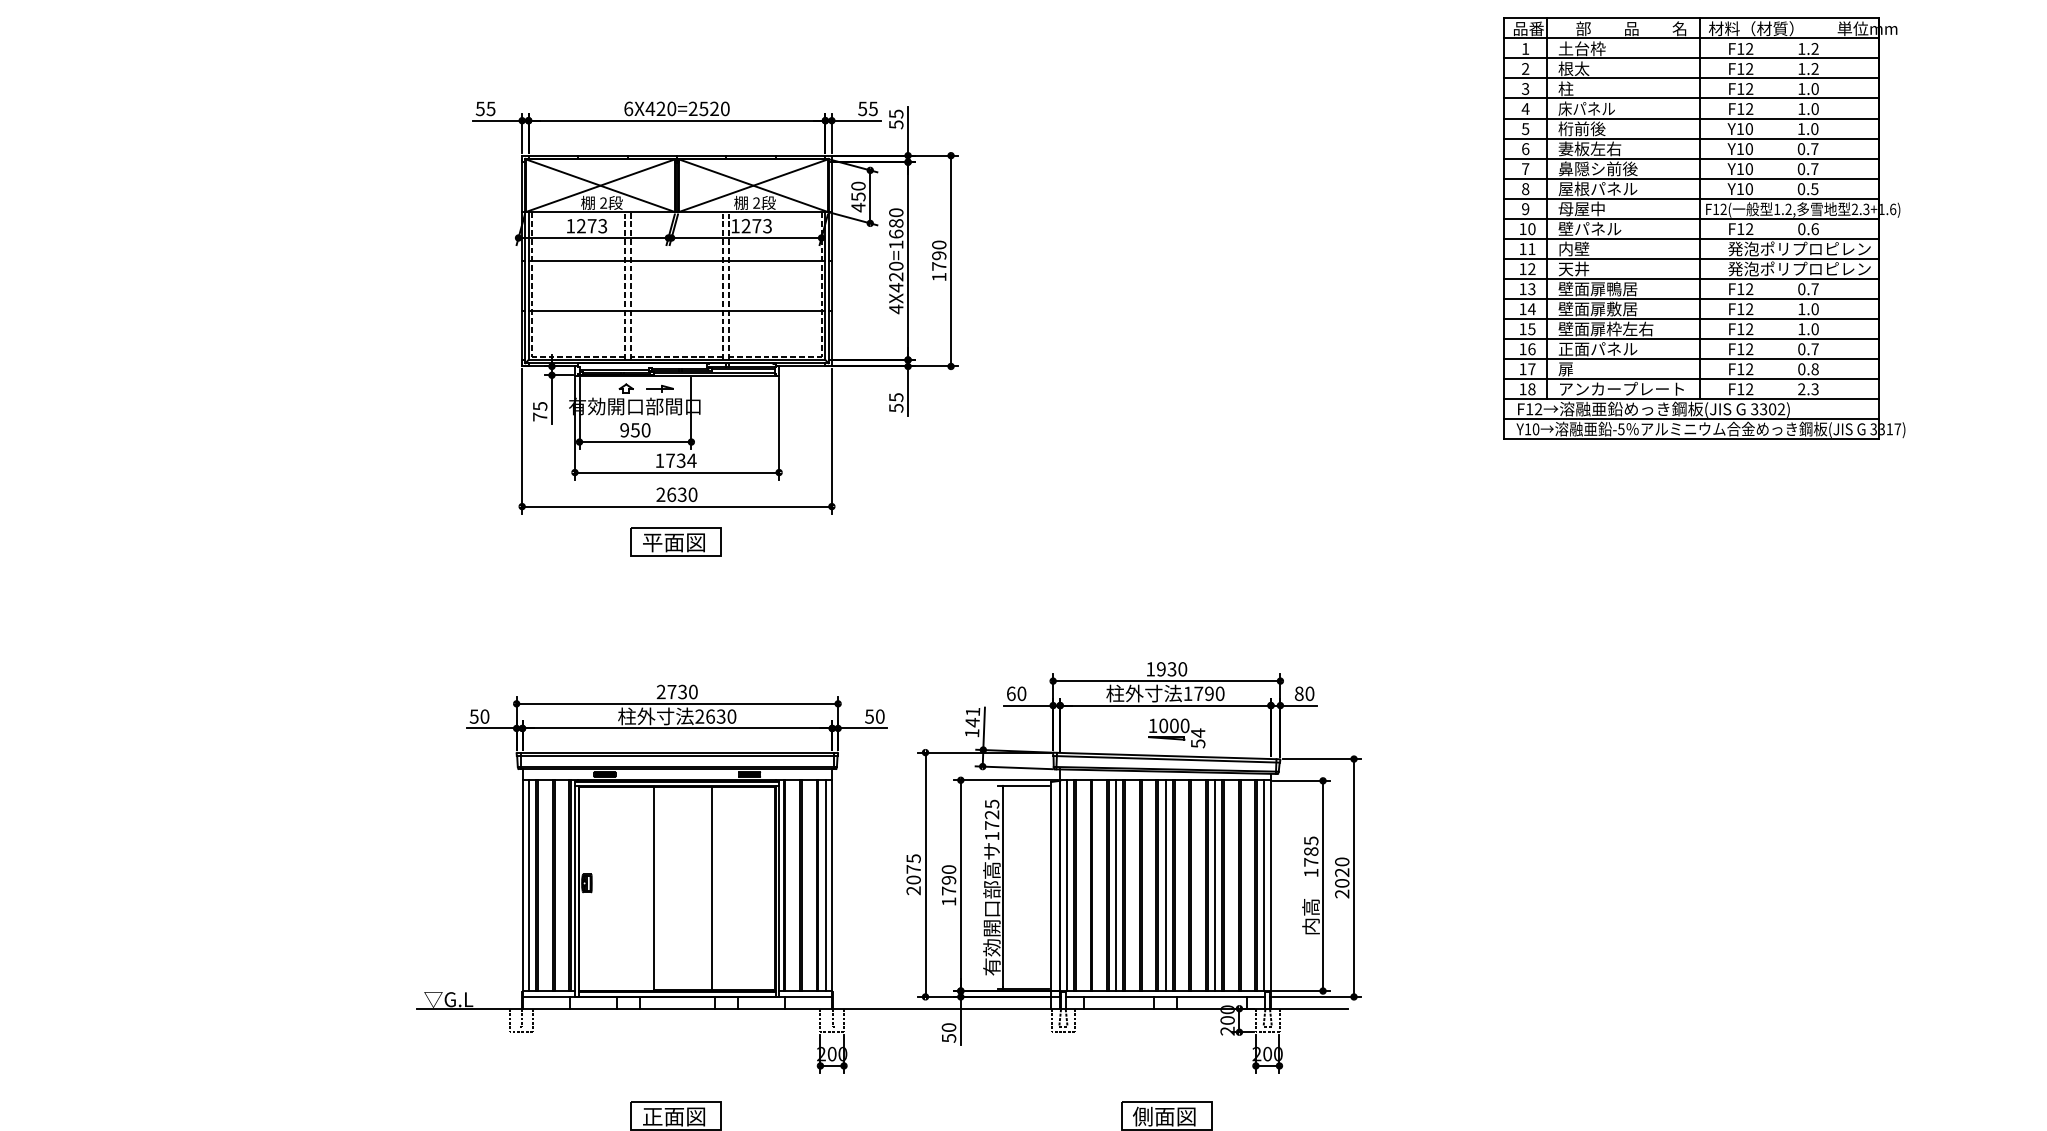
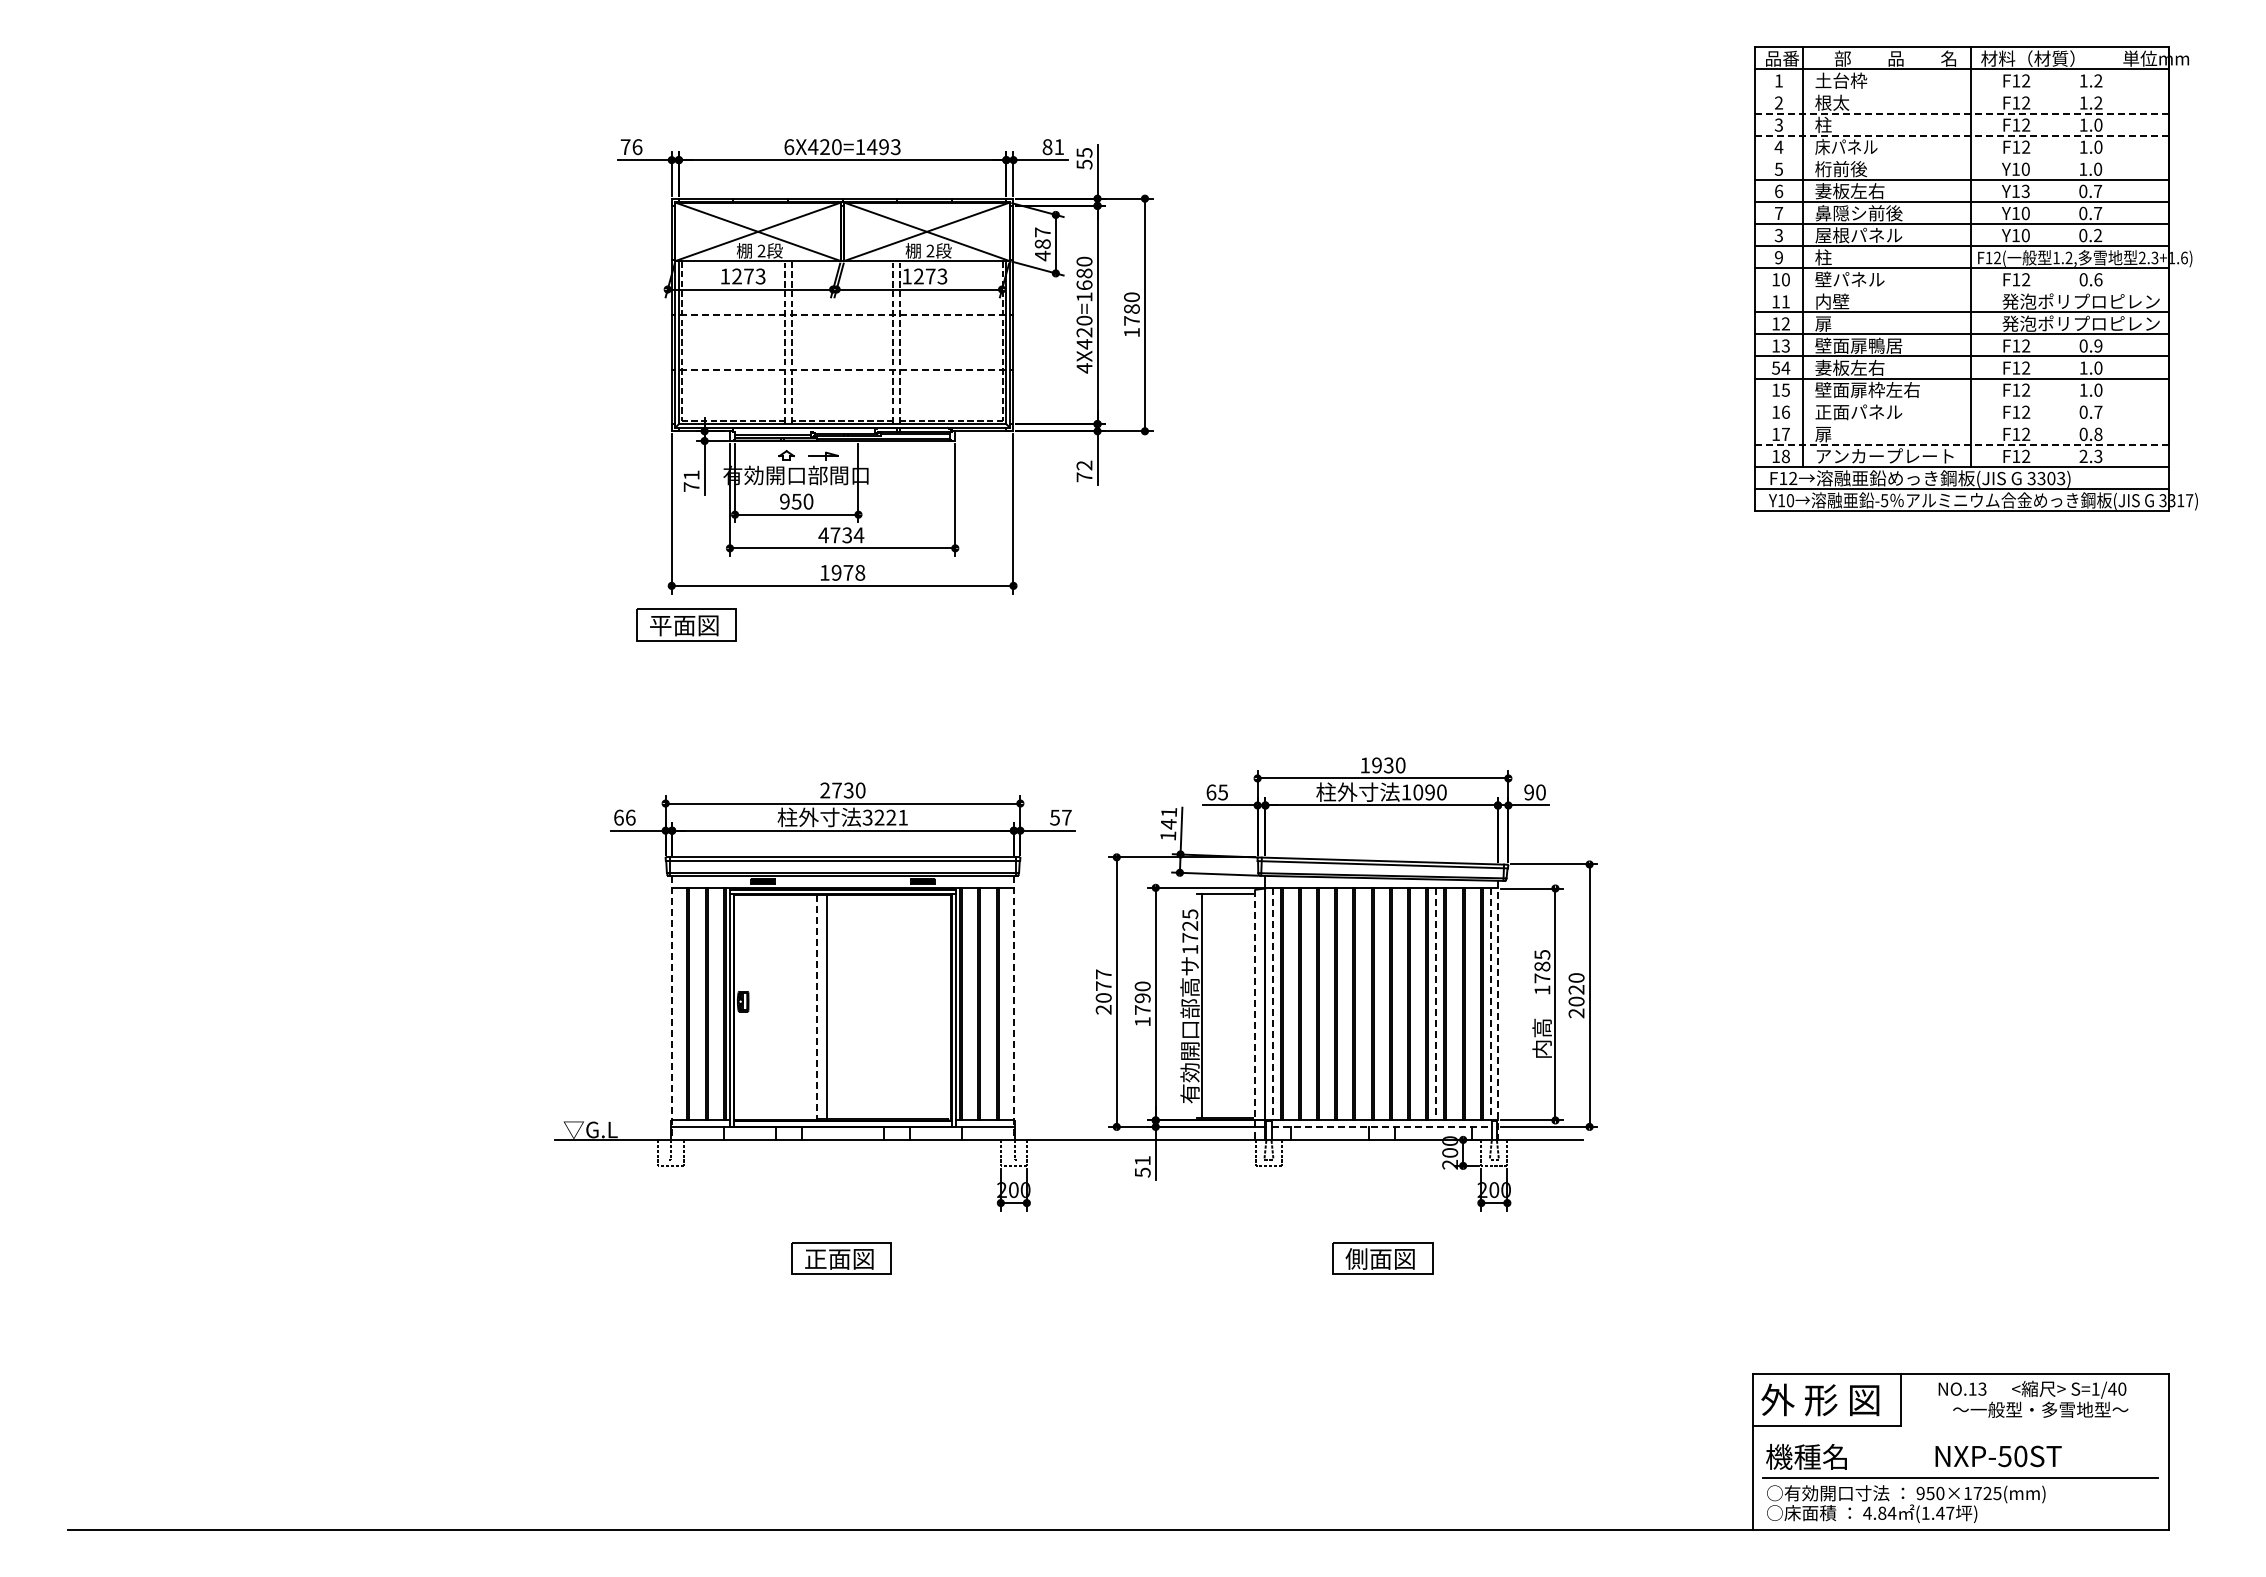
line: (1691, 58) -> (1961, 91), removed
line: (1691, 78) -> (1962, 113), solid -> dashed
line: (1691, 98) -> (1962, 135), solid -> dashed
text: (485, 109) -> (631, 147), 55 -> 76
text: (708, 109) -> (877, 147), 6X420=2520 -> 6X420=1493
text: (868, 109) -> (1053, 147), 55 -> 81
line: (1691, 118) -> (1961, 157), removed
text: (1749, 148) -> (2025, 190), Y10 -> Y13
text: (1525, 189) -> (1778, 235), 8 -> 3
text: (1814, 189) -> (2097, 235), 0.5 -> 0.2
text: (858, 191) -> (1042, 238), 450 -> 487
text: (1581, 208) -> (1840, 257), 母屋中 -> 柱
line: (1691, 238) -> (1961, 290), removed
text: (938, 255) -> (1131, 308), 1790 -> 1780
line: (676, 261) -> (842, 315), solid -> dashed
text: (1573, 268) -> (1831, 323), 天井 -> 扉
text: (1815, 288) -> (2098, 345), 0.7 -> 0.9
text: (1523, 308) -> (1776, 367), 14 -> 54
text: (1597, 308) -> (1858, 367), 壁面扉敷居 -> 妻板左右
line: (676, 310) -> (842, 369), solid -> dashed
line: (1691, 338) -> (1961, 400), removed
line: (1691, 358) -> (1961, 422), removed
line: (1691, 378) -> (1962, 444), solid -> dashed
text: (896, 402) -> (1084, 471), 55 -> 72
text: (540, 406) -> (691, 475), 75 -> 71
text: (1781, 409) -> (2061, 478), 3302) -> 3303)
text: (659, 460) -> (823, 535), 1734 -> 4734
text: (676, 494) -> (842, 572), 2630 -> 1978
part: (676, 541) -> (686, 624), moved
text: (1022, 693) -> (1223, 792), 60 -> 65
text: (1198, 693) -> (1418, 792), 1790 -> 1090
text: (1299, 693) -> (1529, 792), 80 -> 90
text: (479, 716) -> (624, 817), 50 -> 66
text: (715, 716) -> (885, 817), 2630 -> 3221
text: (879, 716) -> (1066, 817), 50 -> 57
part: (1176, 732) -> (1393, 835), removed
text: (913, 858) -> (1103, 974), 2075 -> 2077
line: (529, 885) -> (679, 1003), removed
line: (825, 885) -> (1006, 1003), removed
line: (1066, 885) -> (1272, 1004), solid -> dashed
line: (1116, 885) -> (1327, 1003), removed
line: (1165, 885) -> (1381, 1003), removed
line: (1215, 885) -> (1436, 1004), solid -> dashed
line: (1264, 885) -> (1490, 1004), solid -> dashed
line: (654, 888) -> (817, 1007), solid -> dashed
line: (712, 888) -> (827, 1007), moved
line: (522, 889) -> (672, 1008), solid -> dashed
line: (831, 889) -> (1013, 1008), solid -> dashed
line: (1270, 891) -> (1497, 1010), solid -> dashed
line: (1051, 895) -> (1255, 1015), solid -> dashed
line: (1166, 996) -> (1382, 1126), solid -> dashed
text: (948, 1027) -> (1142, 1160), 50 -> 51

